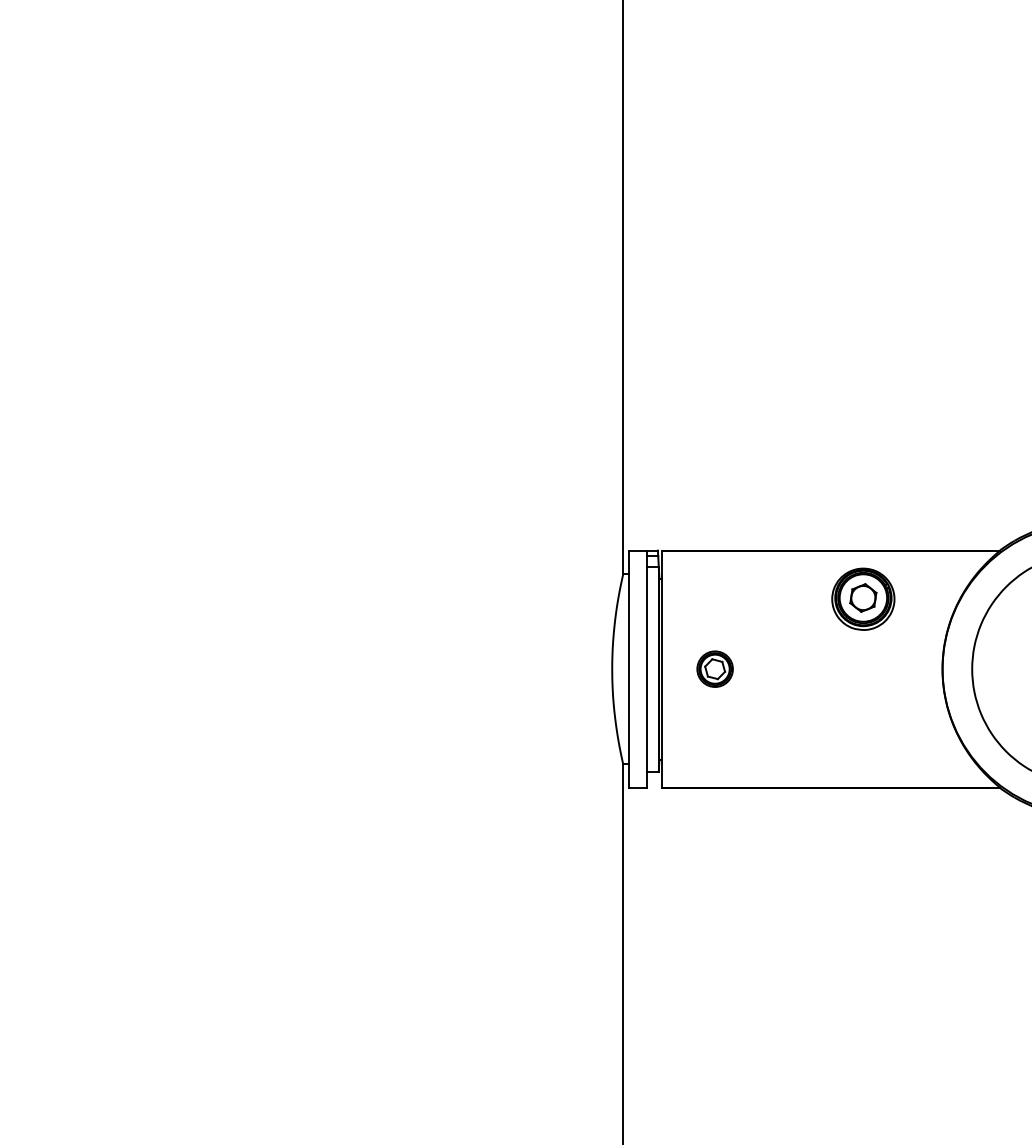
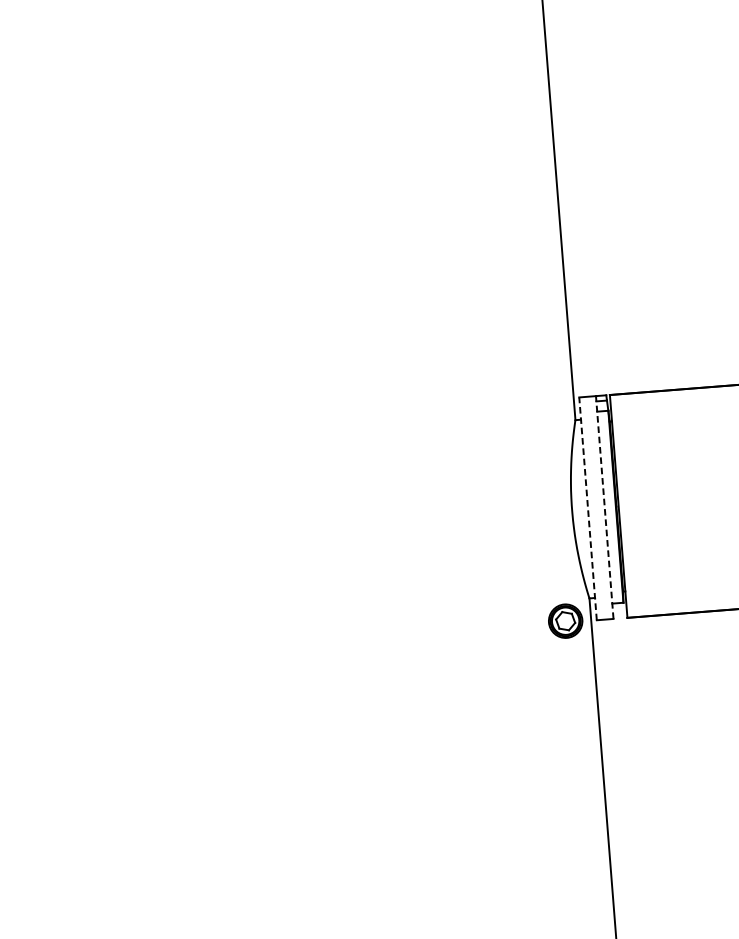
part: (714, 668) -> (565, 620), moved
line: (629, 669) -> (588, 509), solid -> dashed
line: (646, 669) -> (604, 507), solid -> dashed

